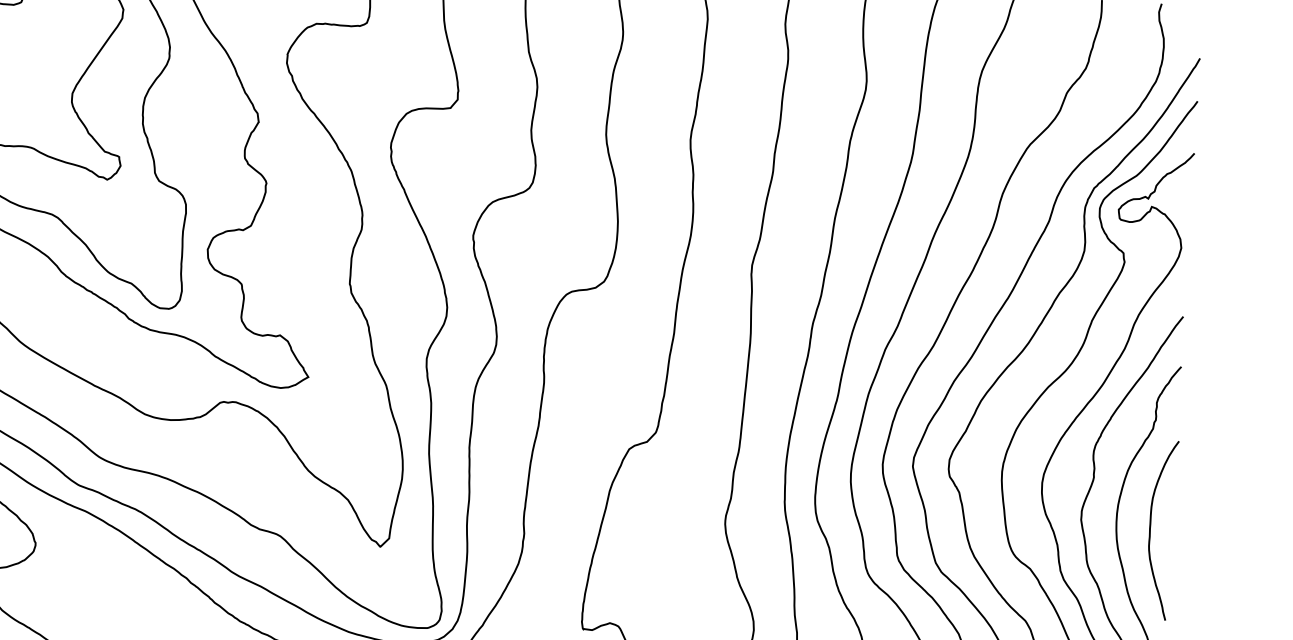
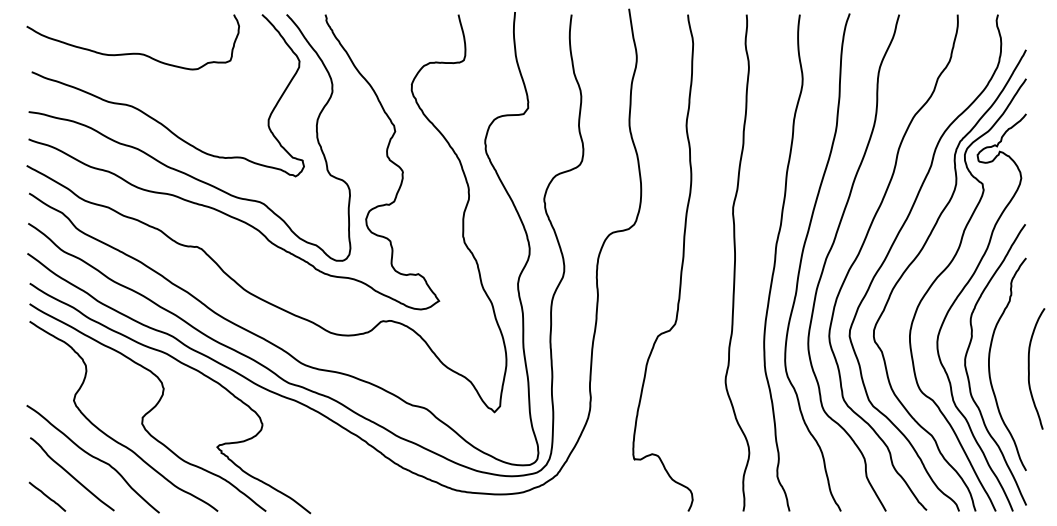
curve: (1151, 528) -> (1029, 368), moved

